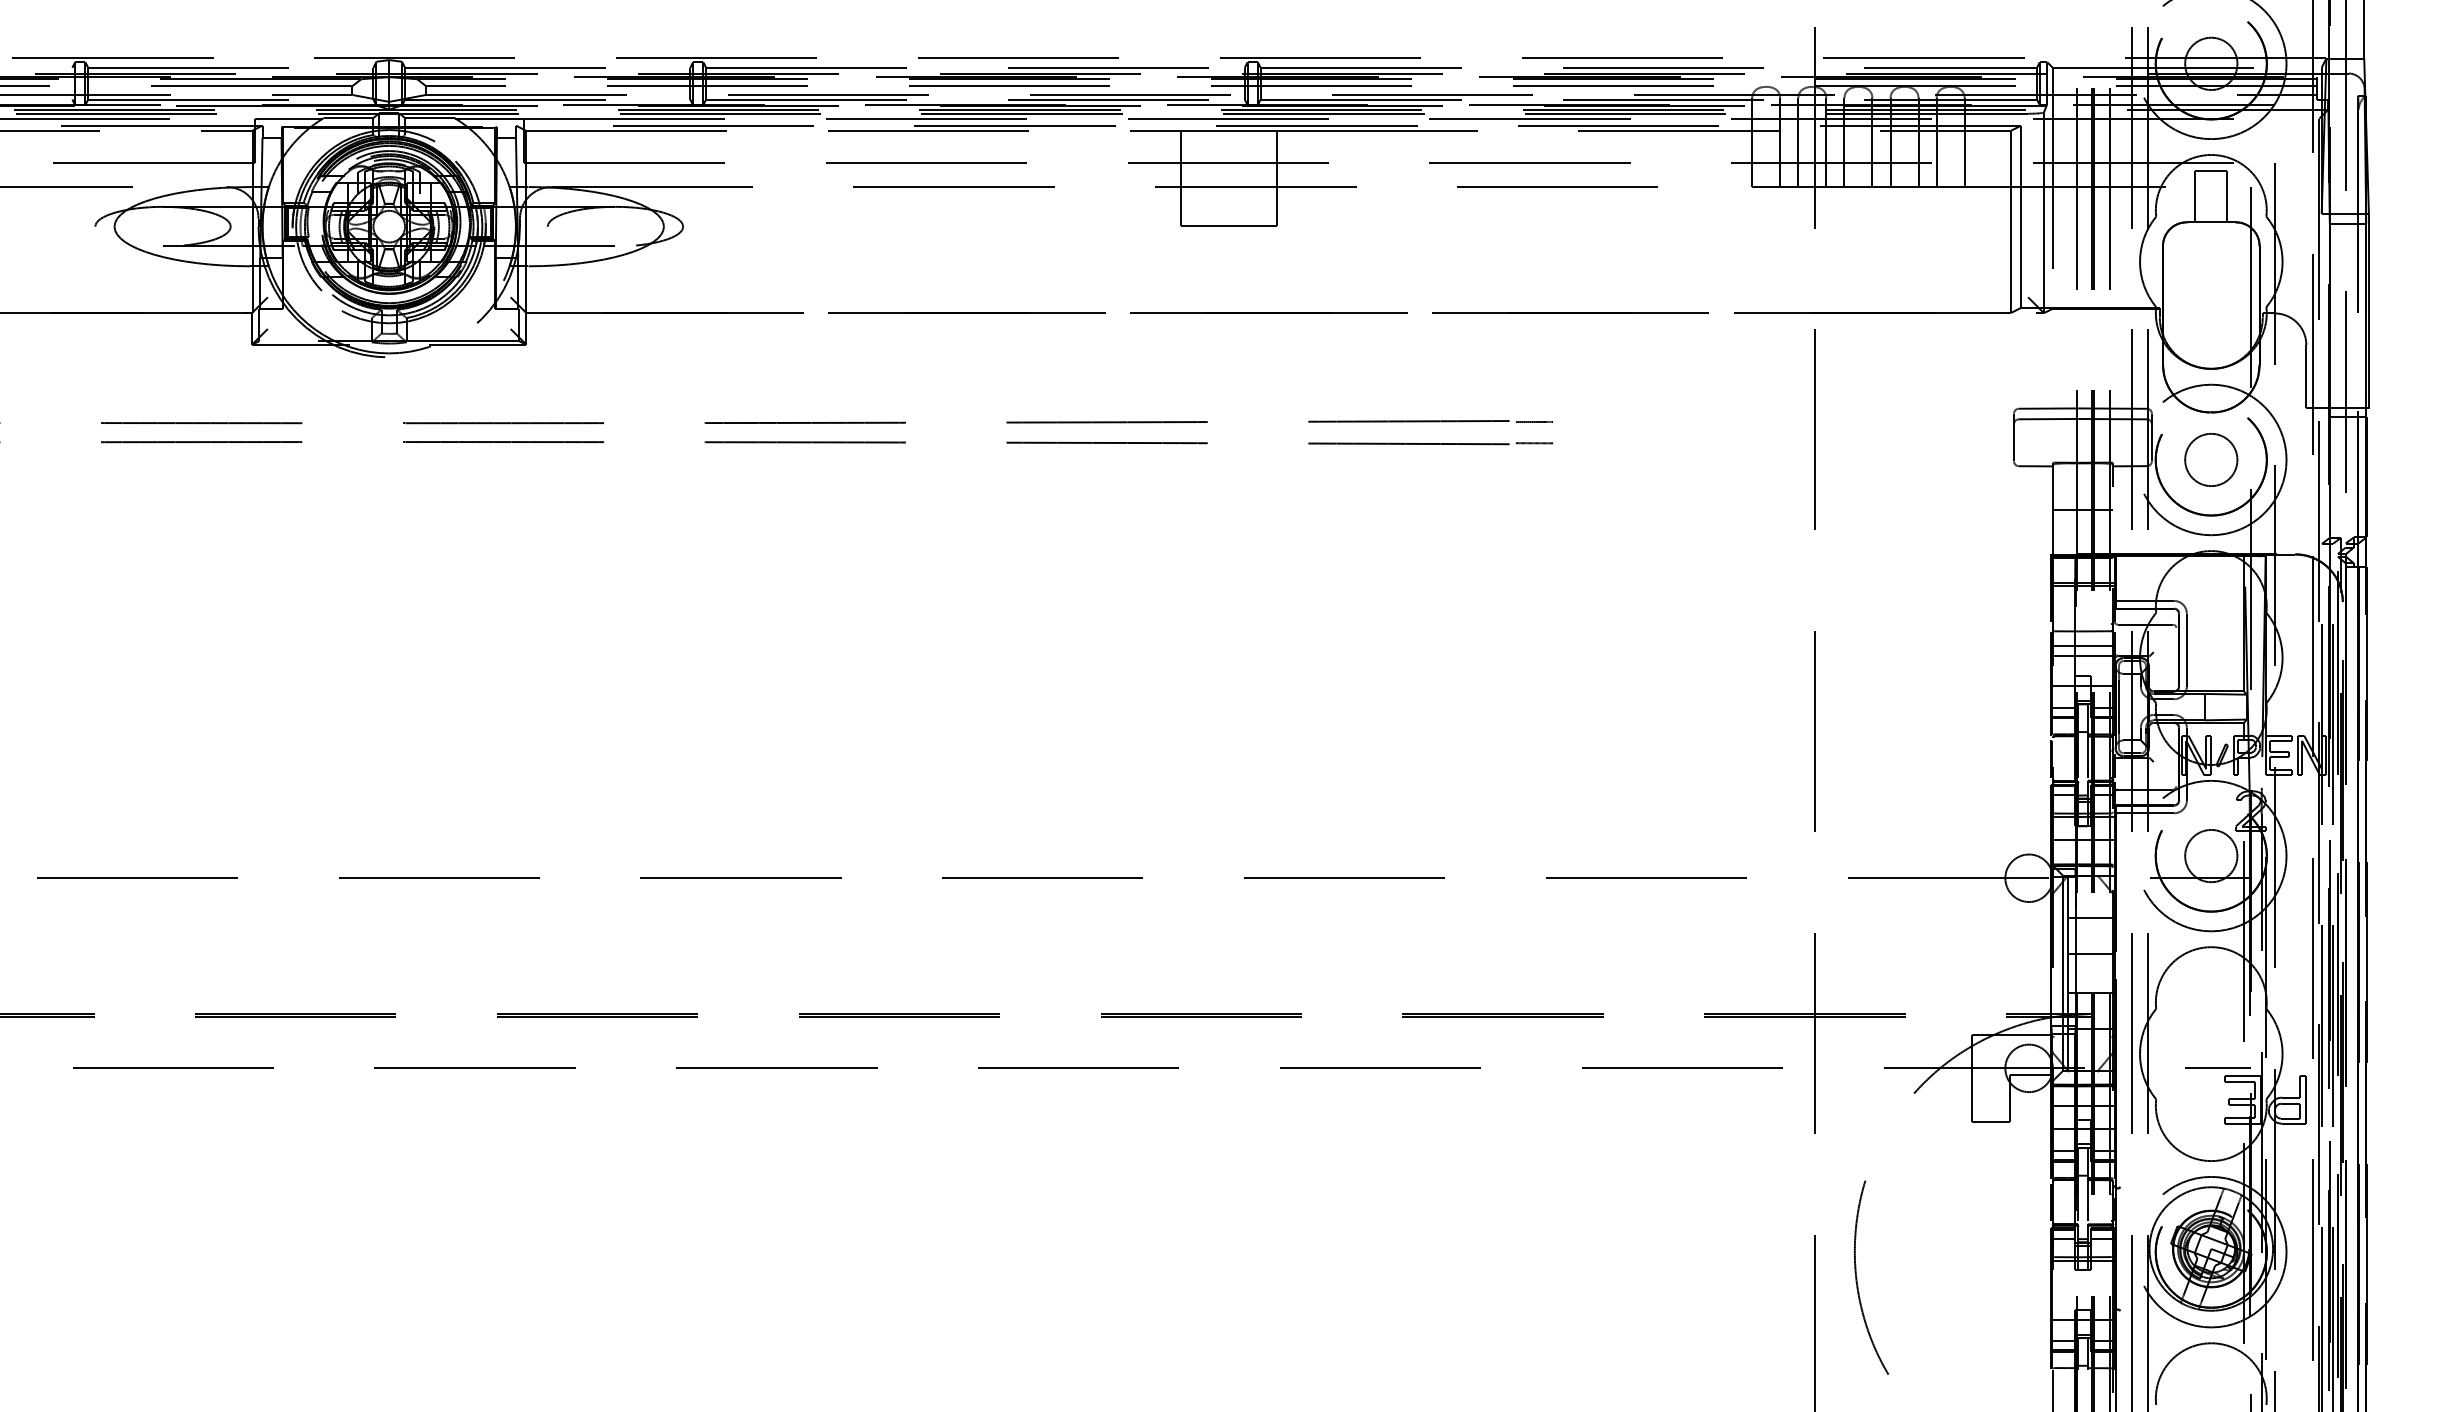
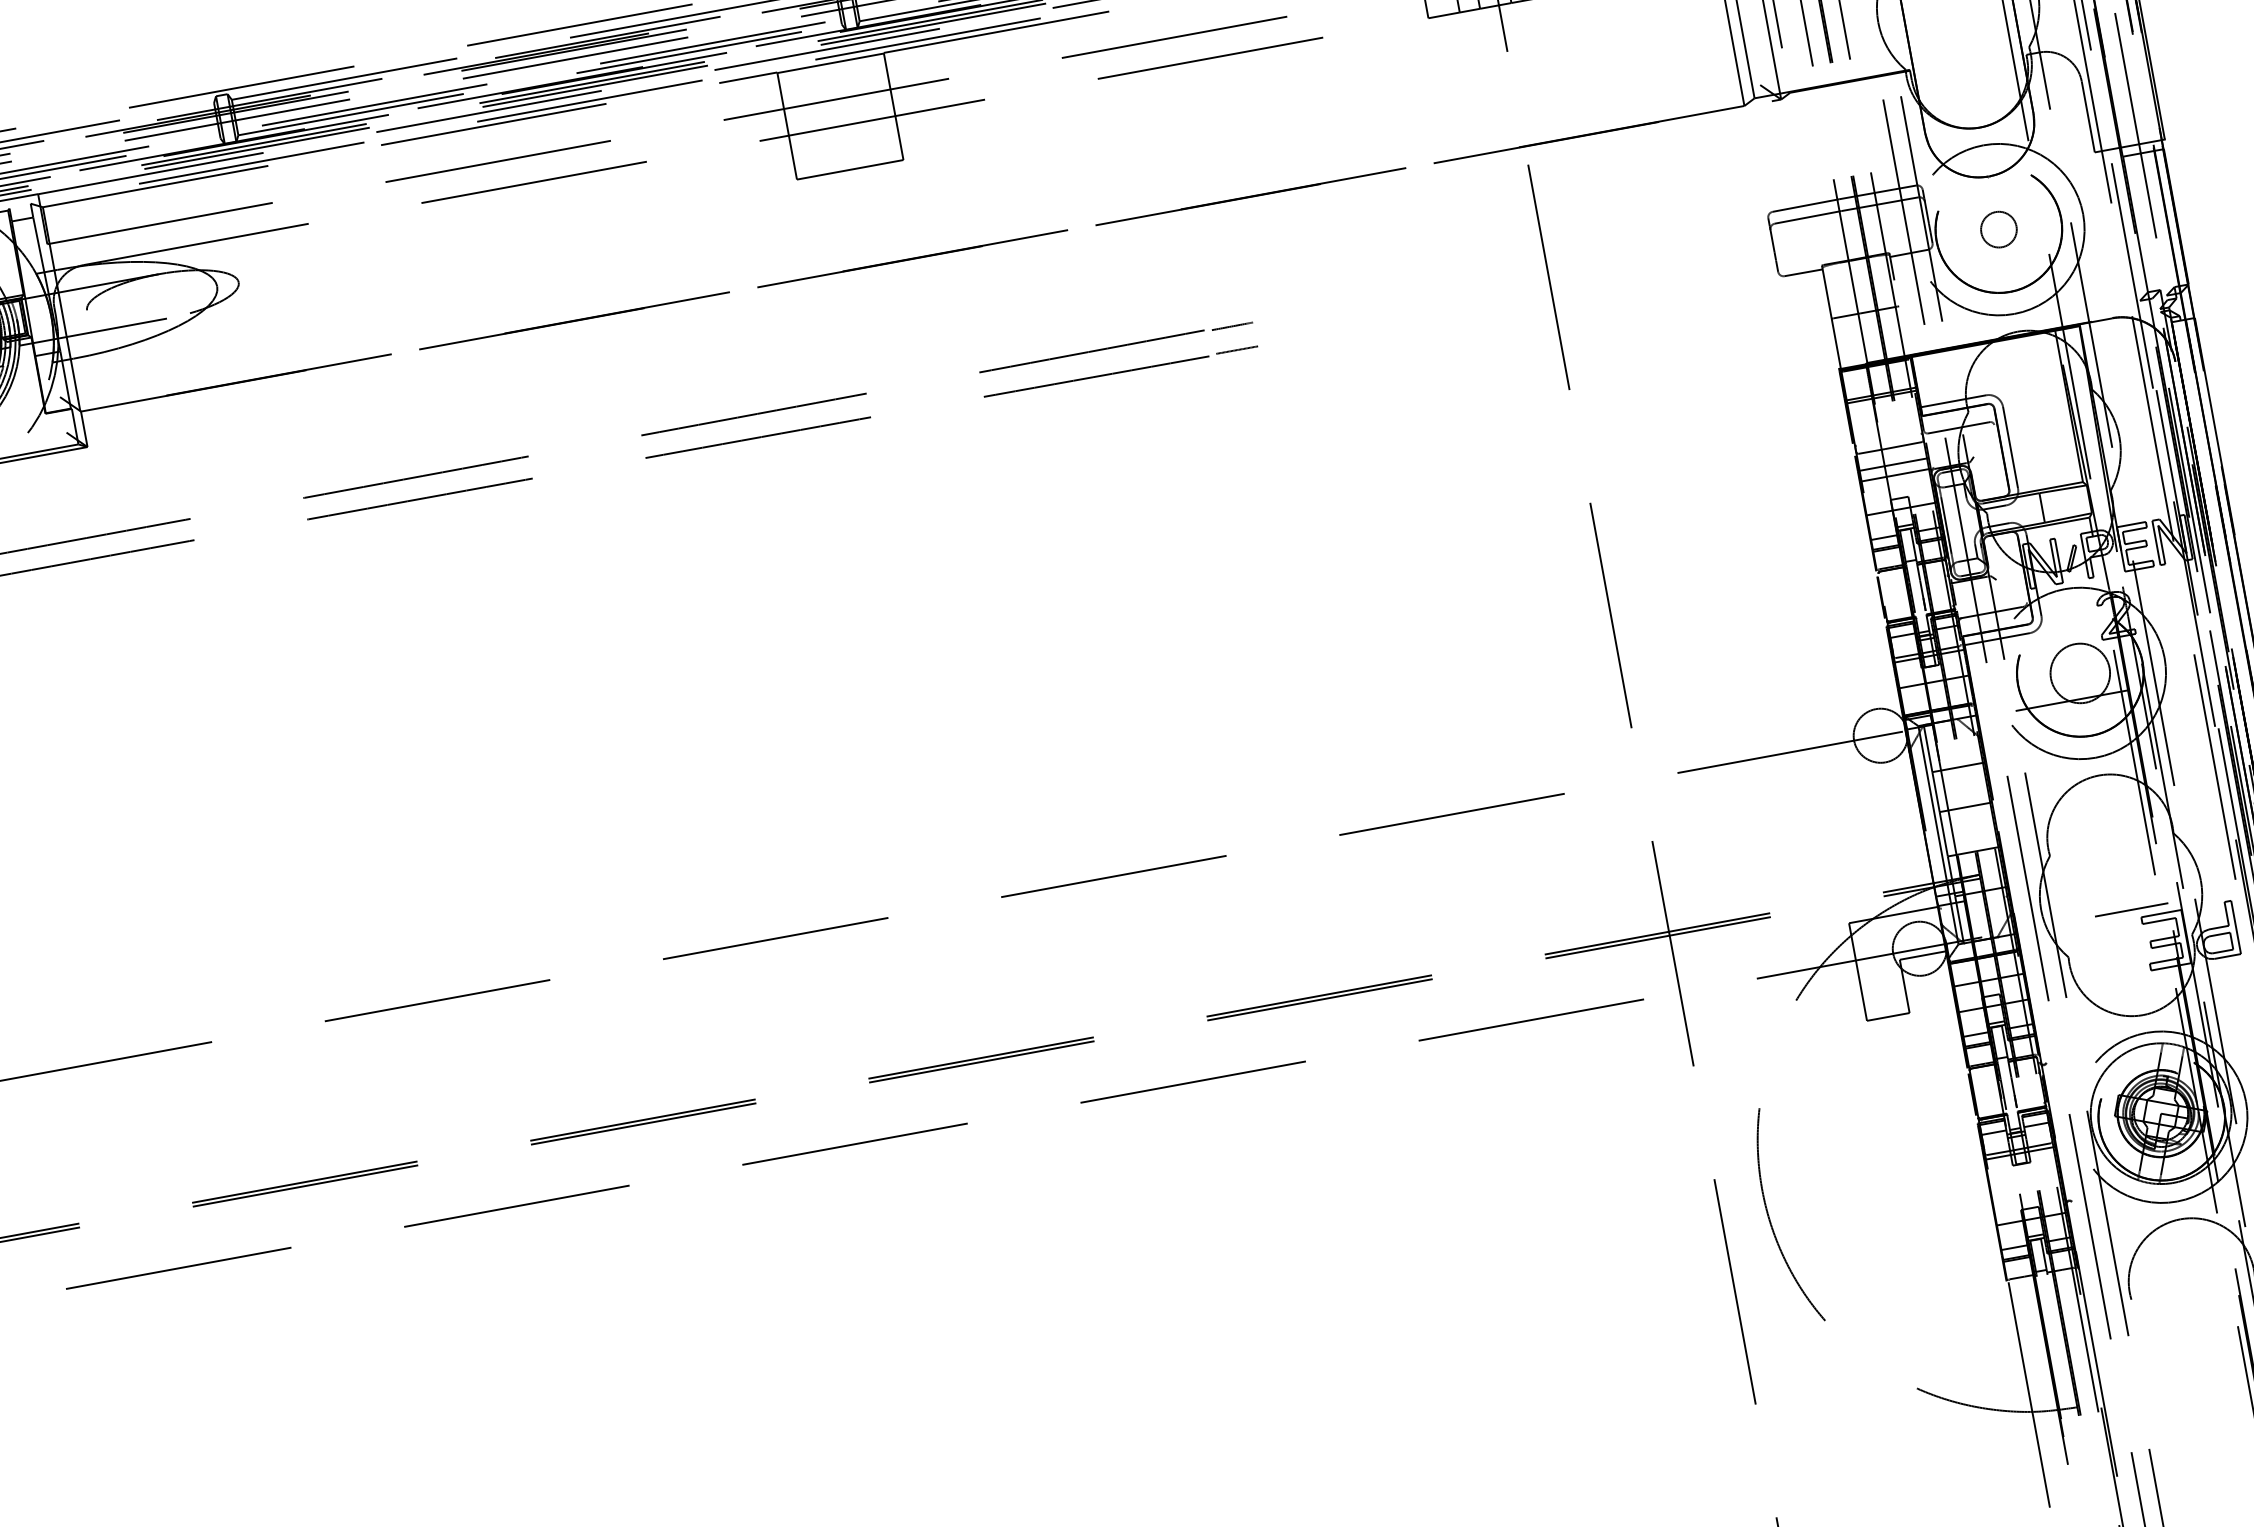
circle: (2211, 459) -> (1998, 229), size x0.6

